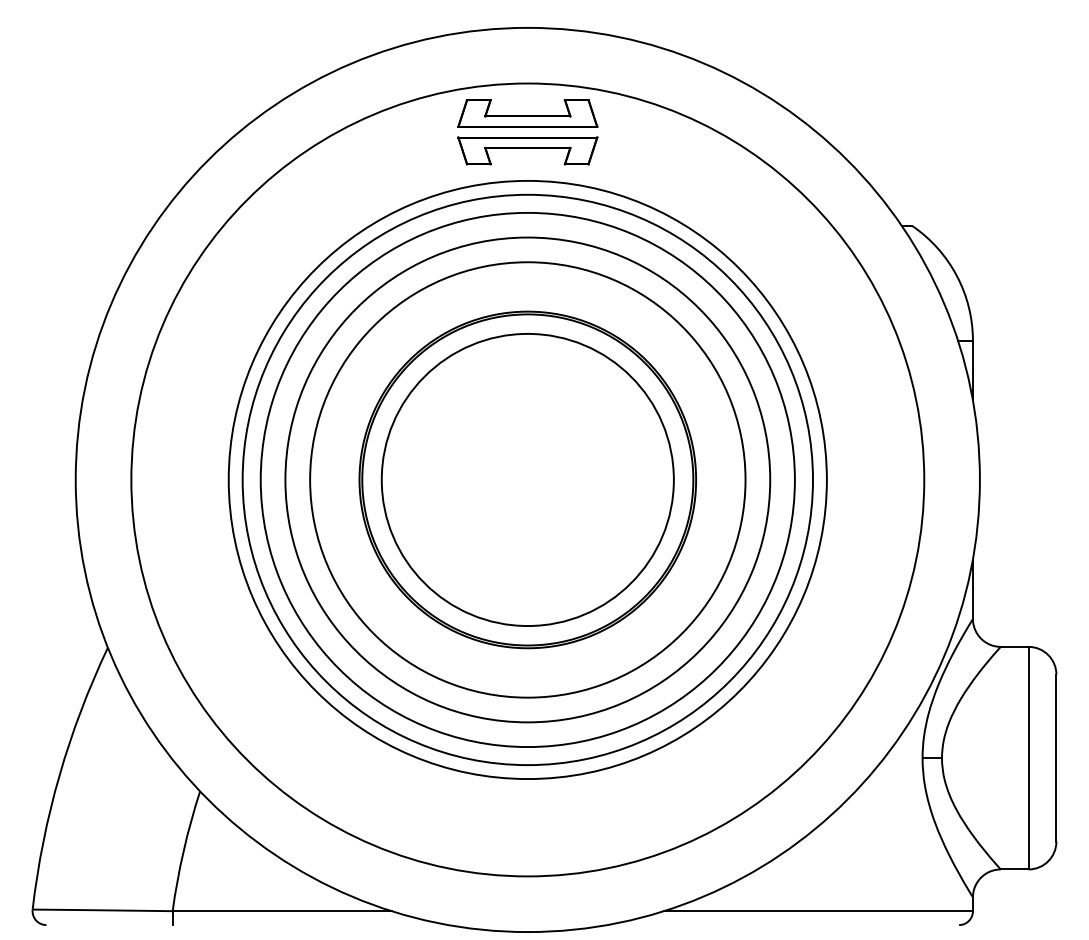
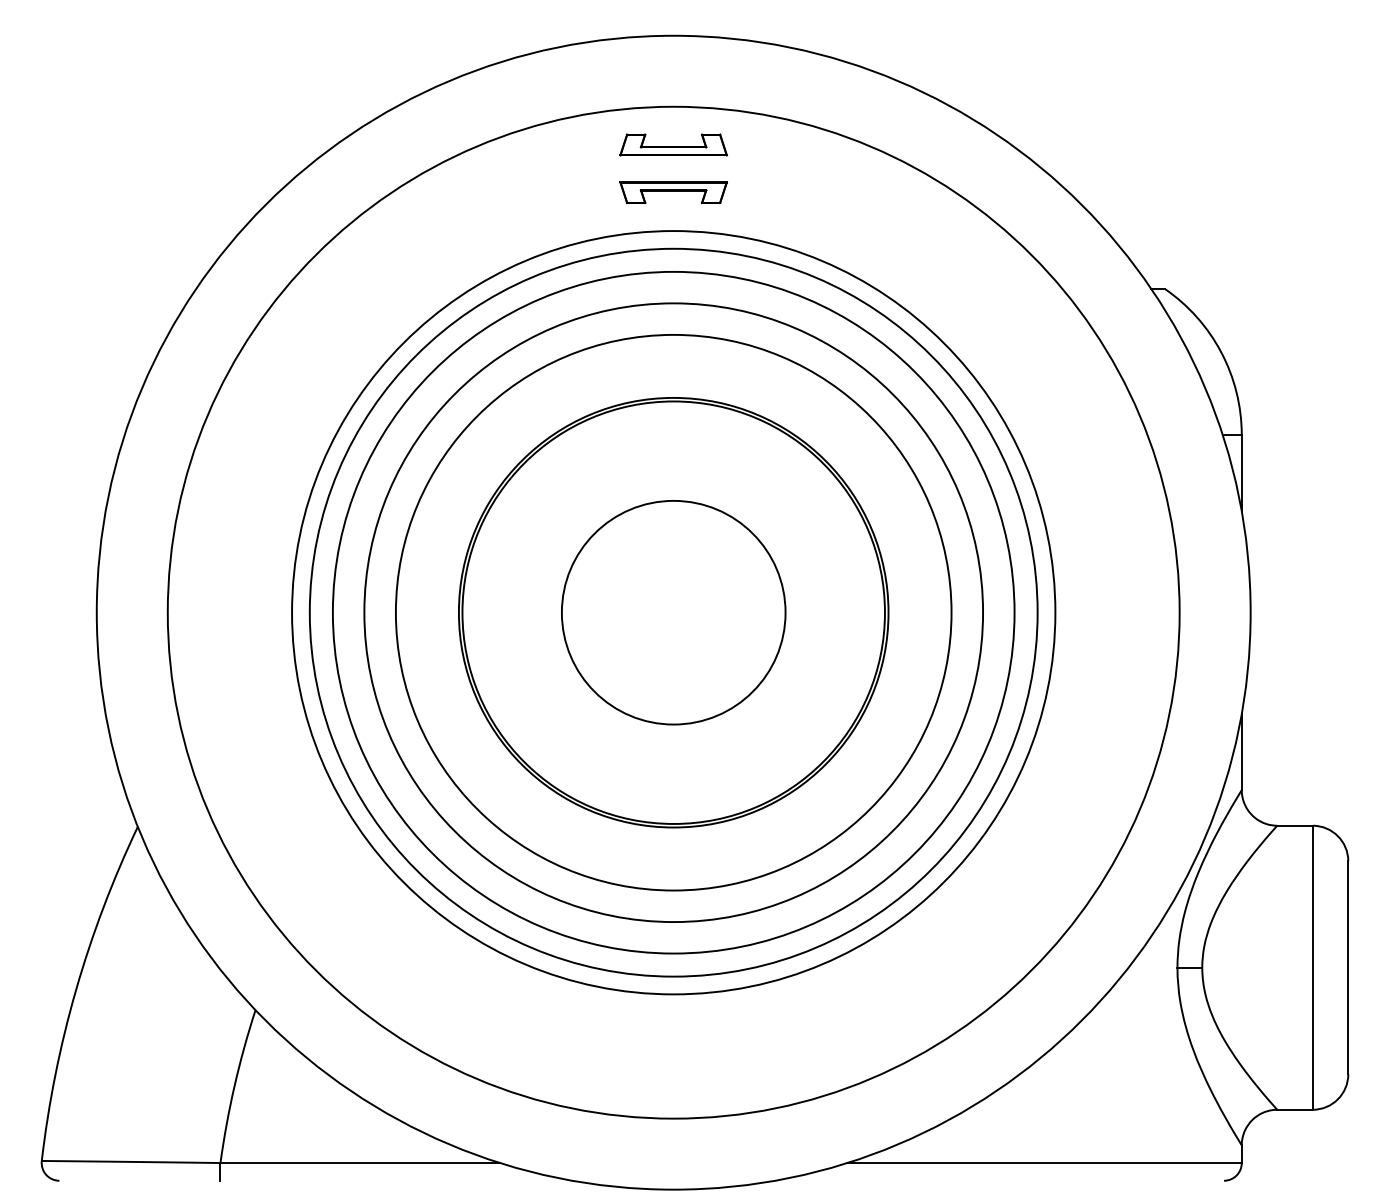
part: (527, 113) -> (673, 144), size x0.6
part: (527, 150) -> (673, 192), size x0.6
circle: (527, 479) -> (673, 612), size x0.6

